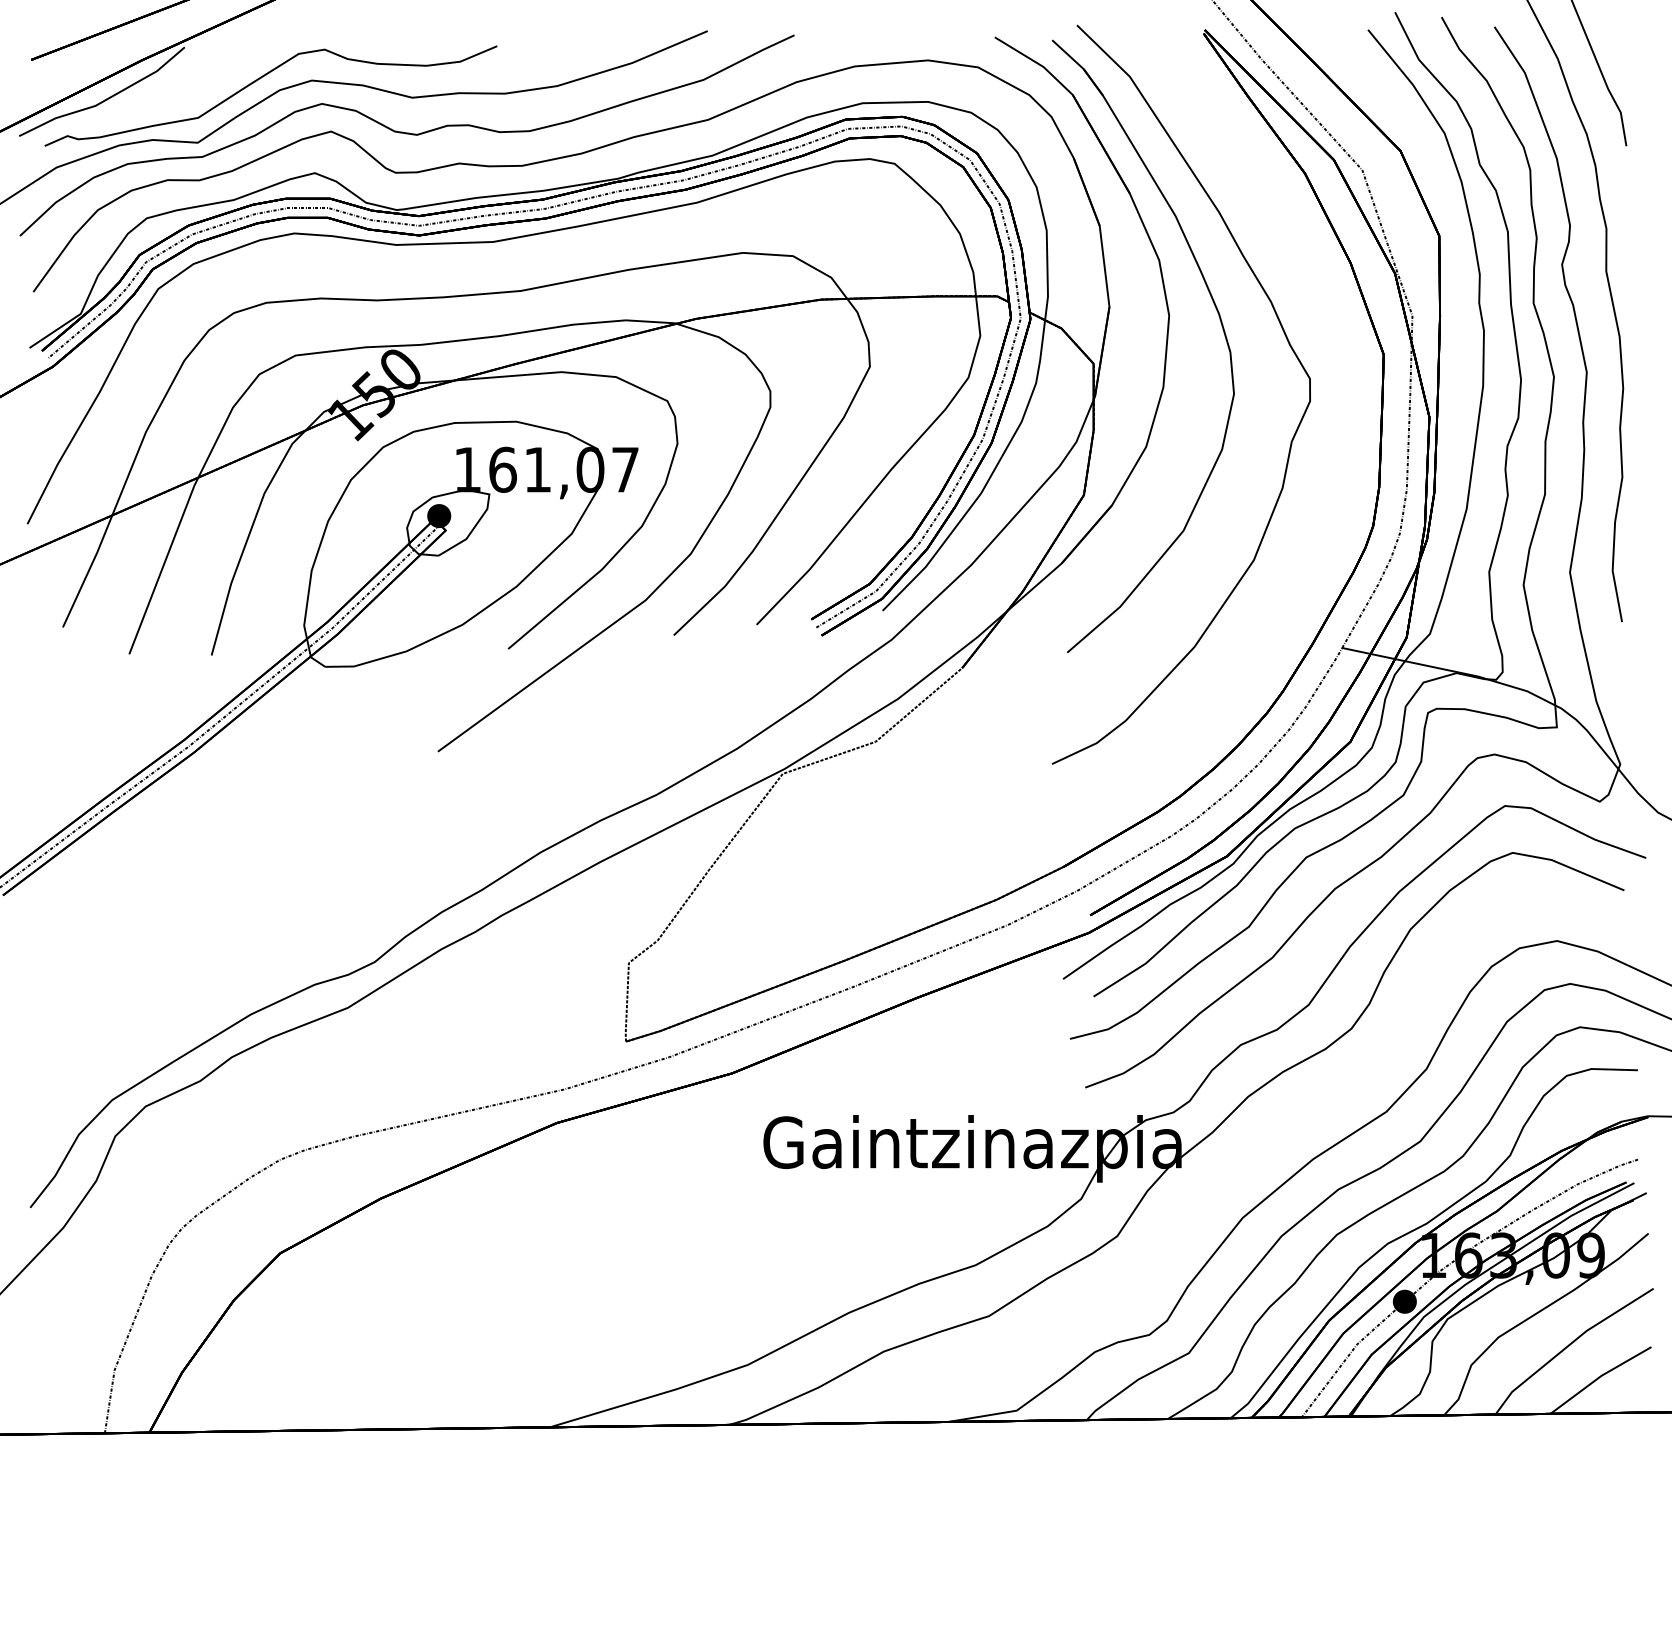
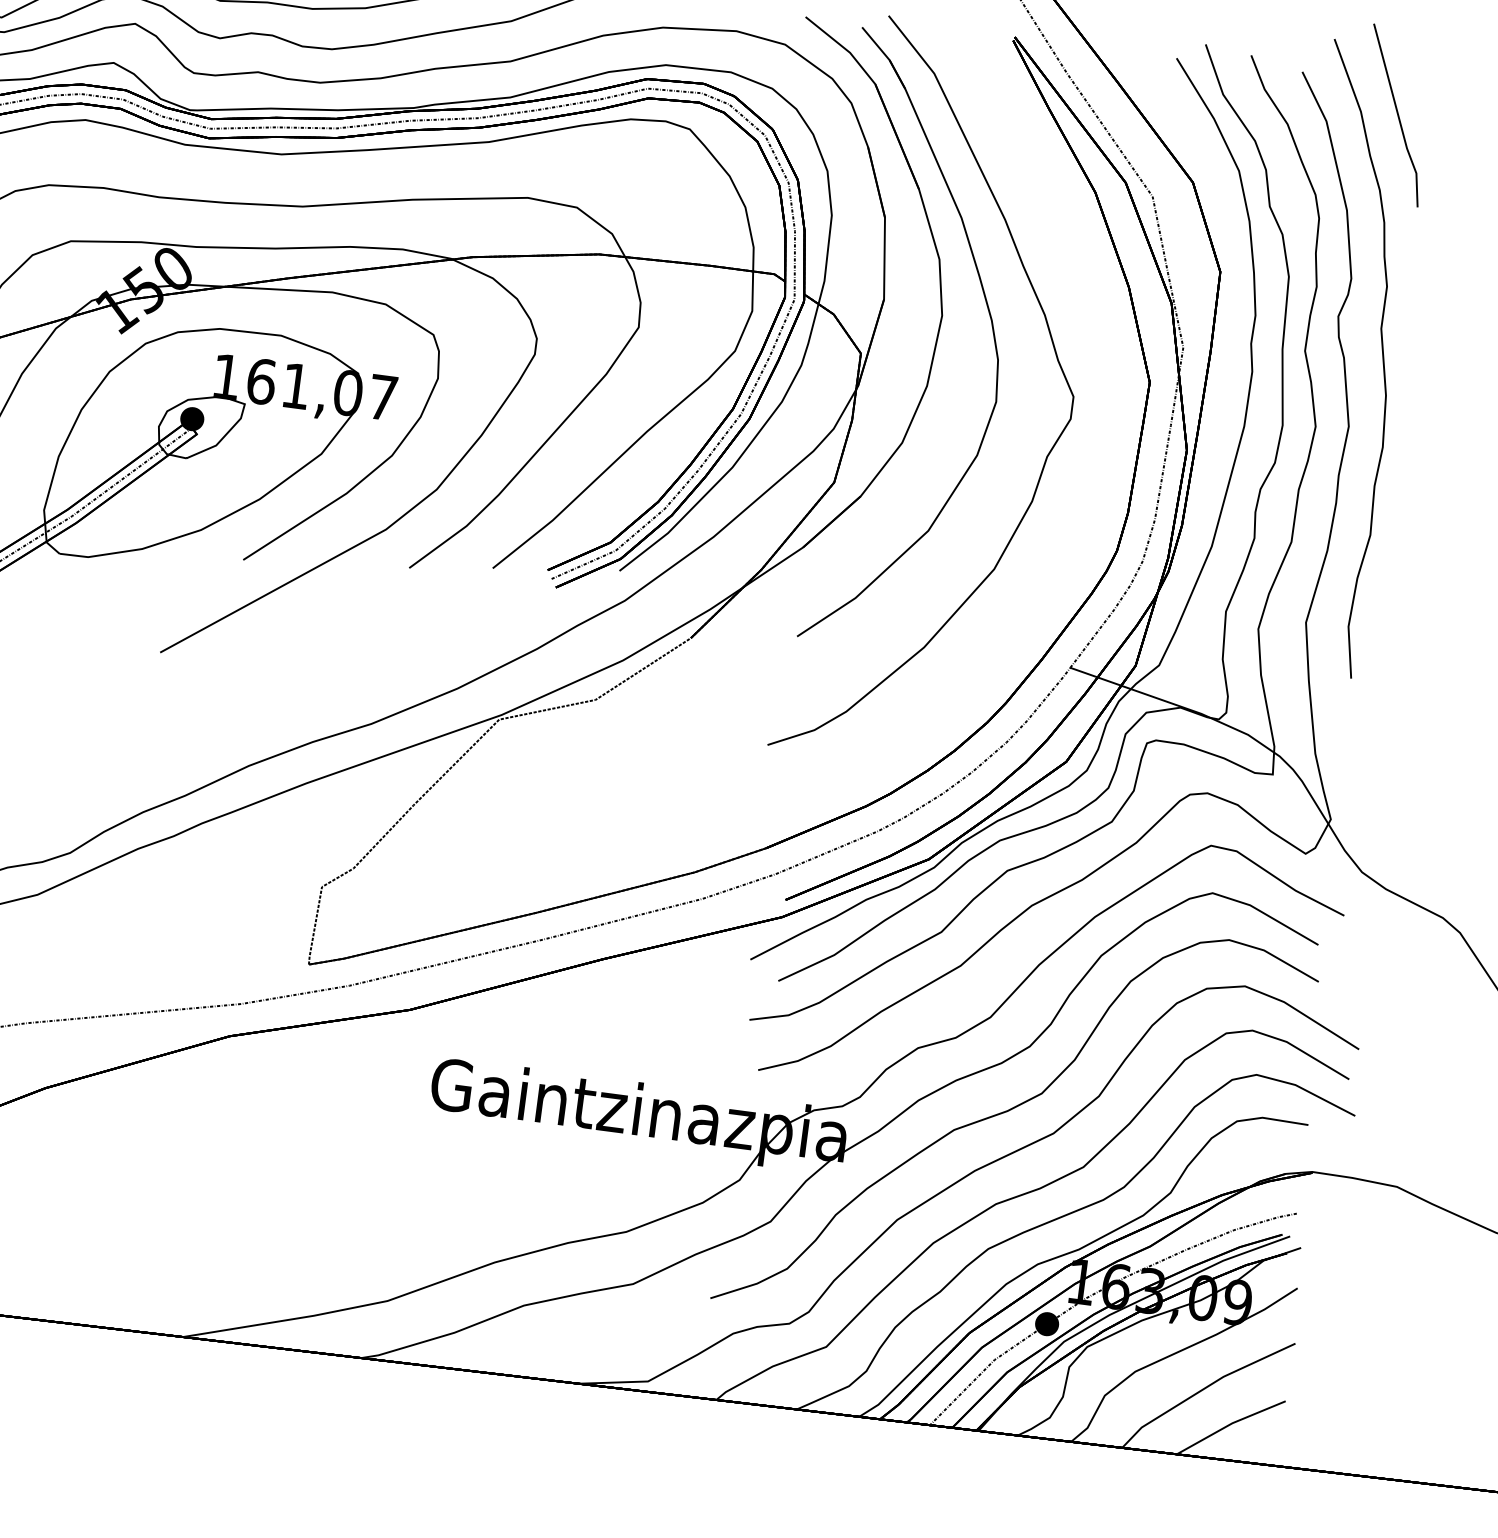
part: (1338, 1096) -> (1008, 1111), added

